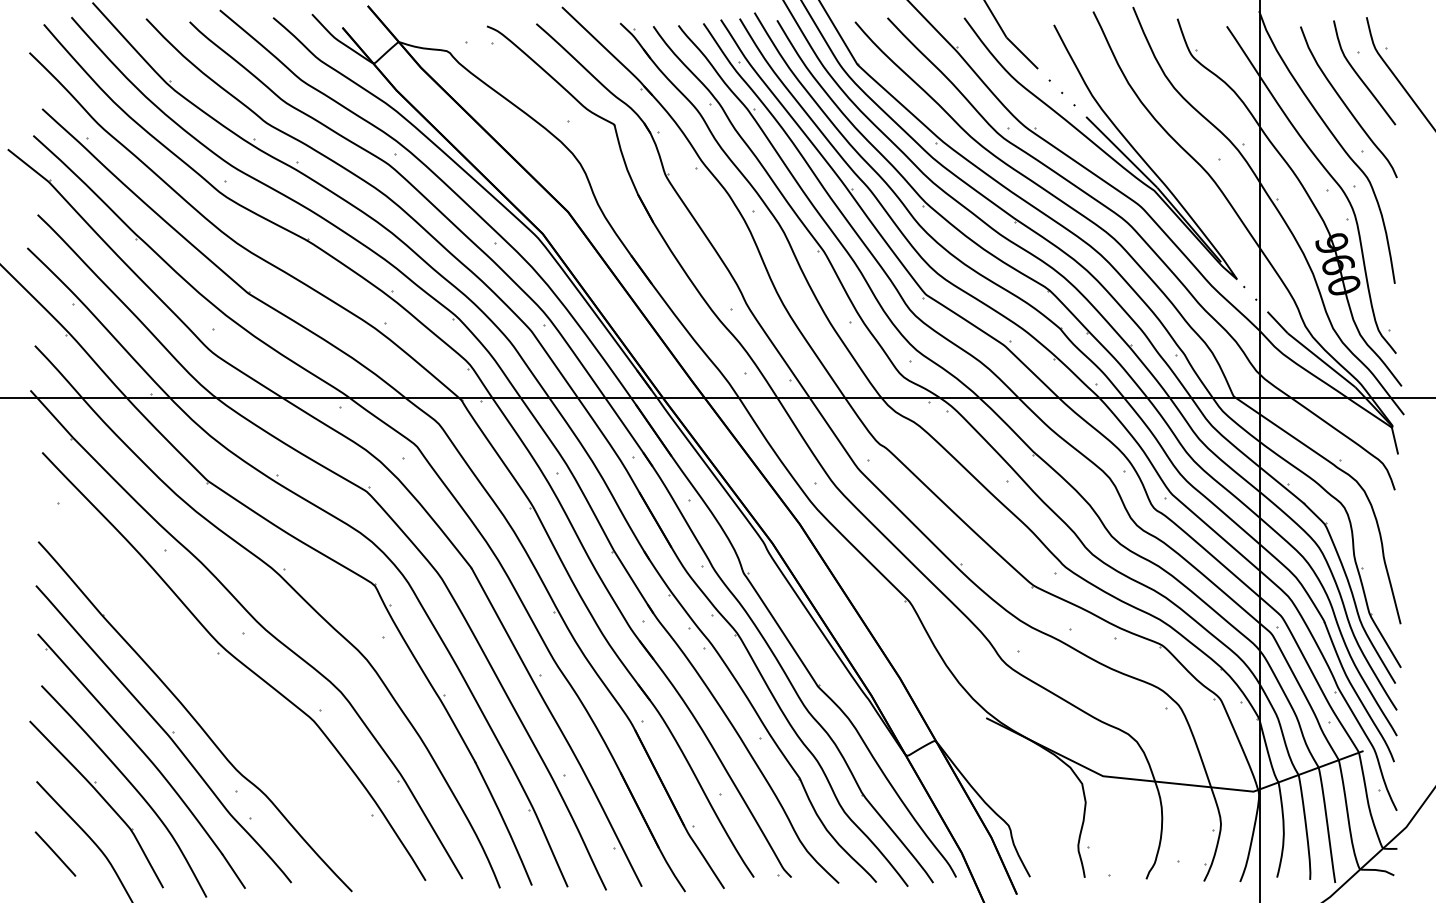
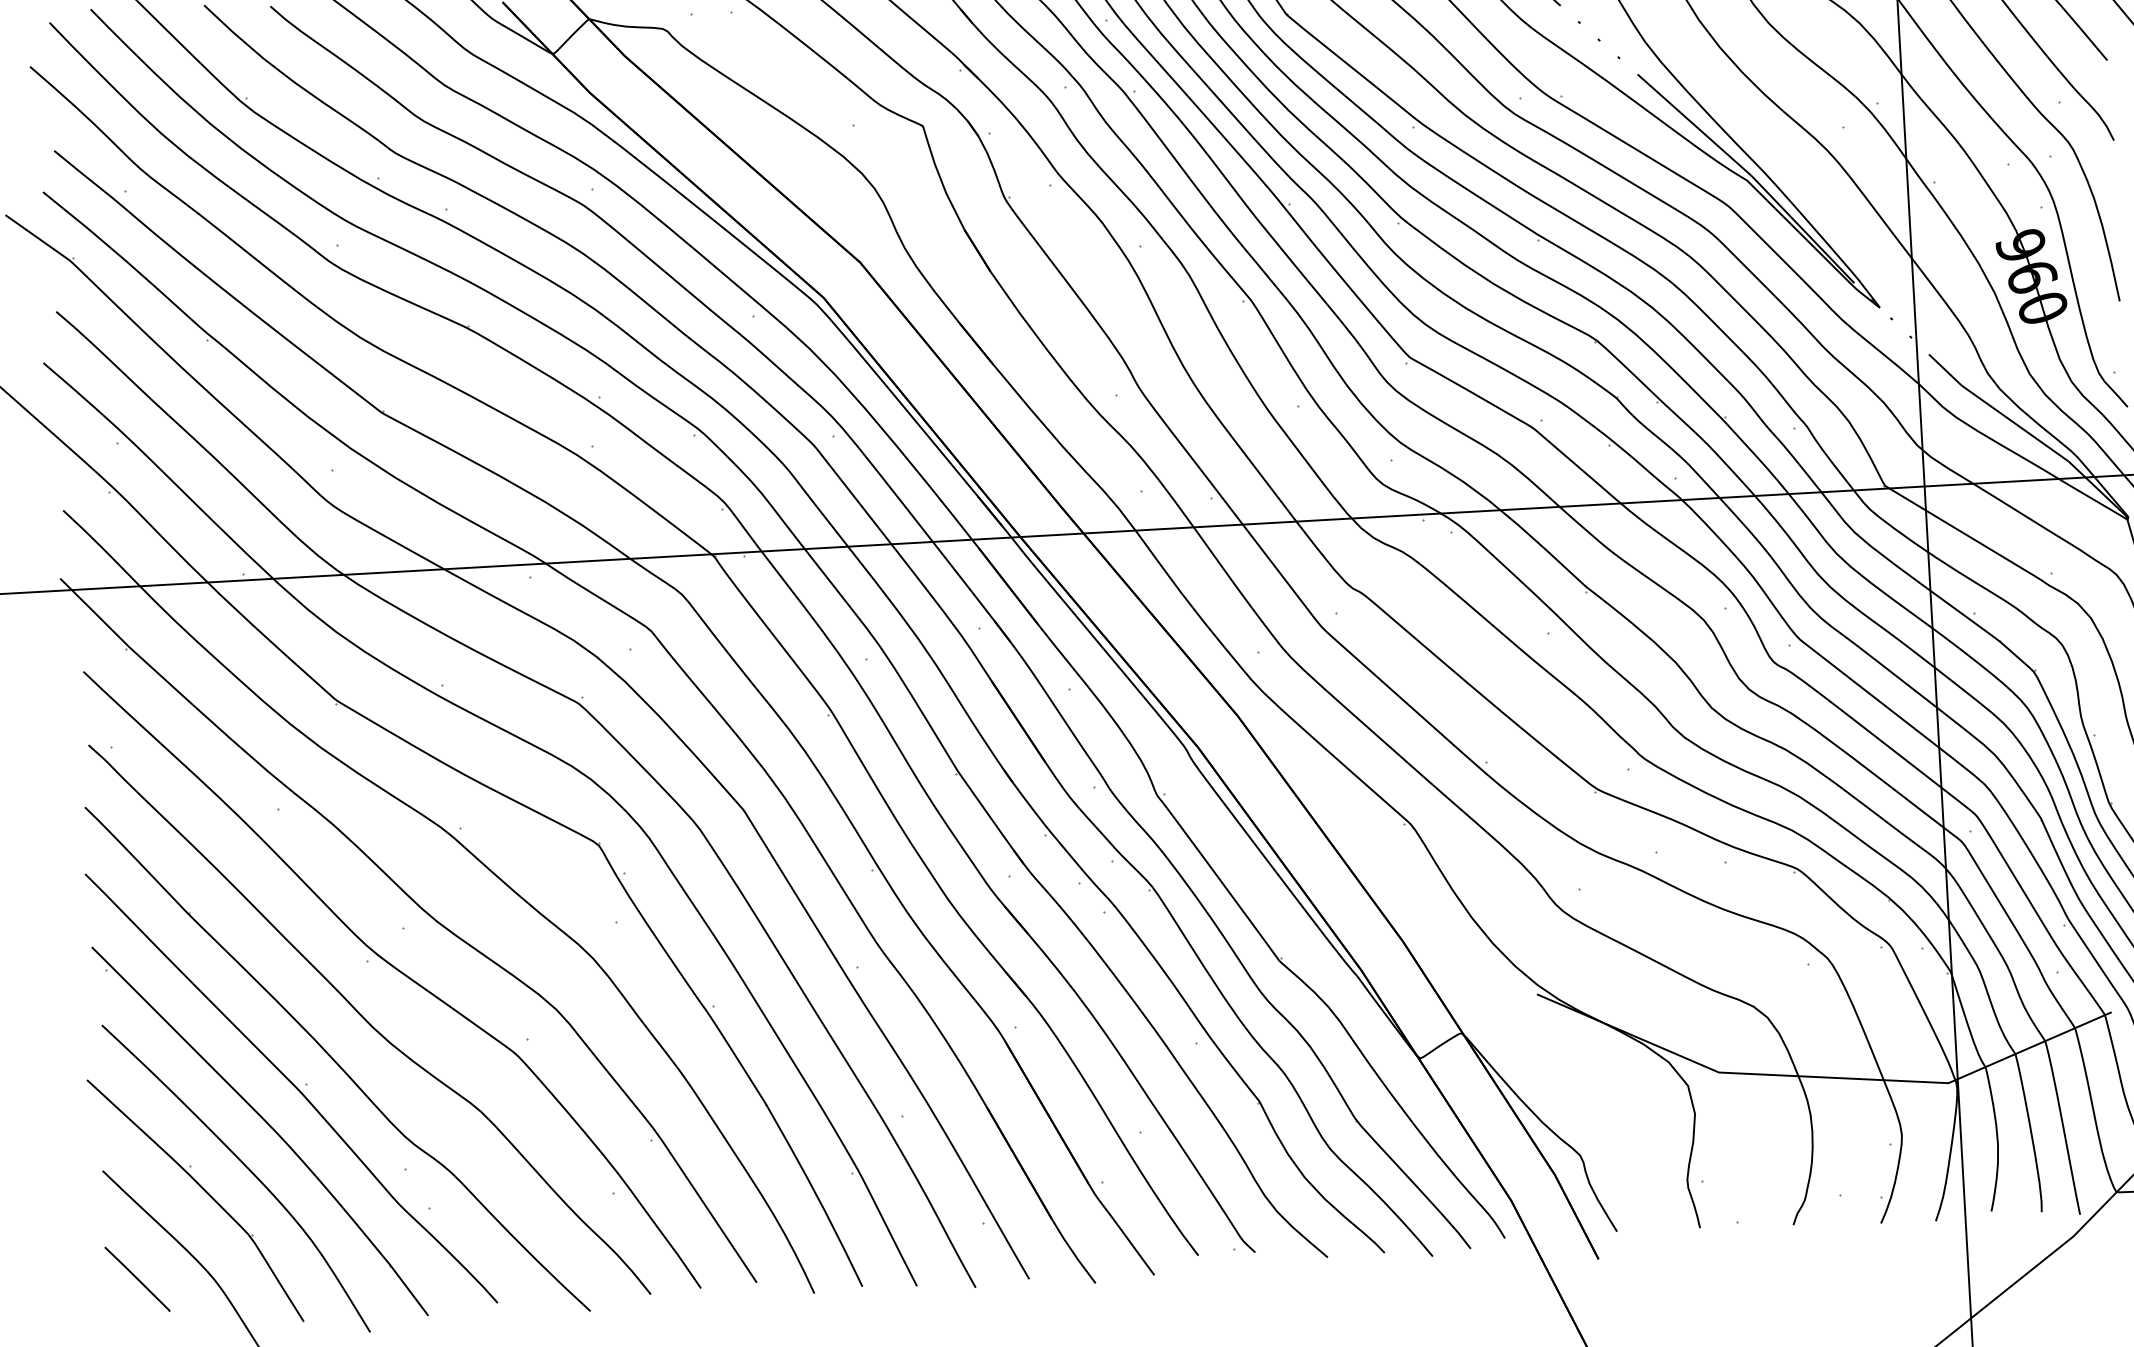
curve: (216, 692) -> (367, 1020), added

